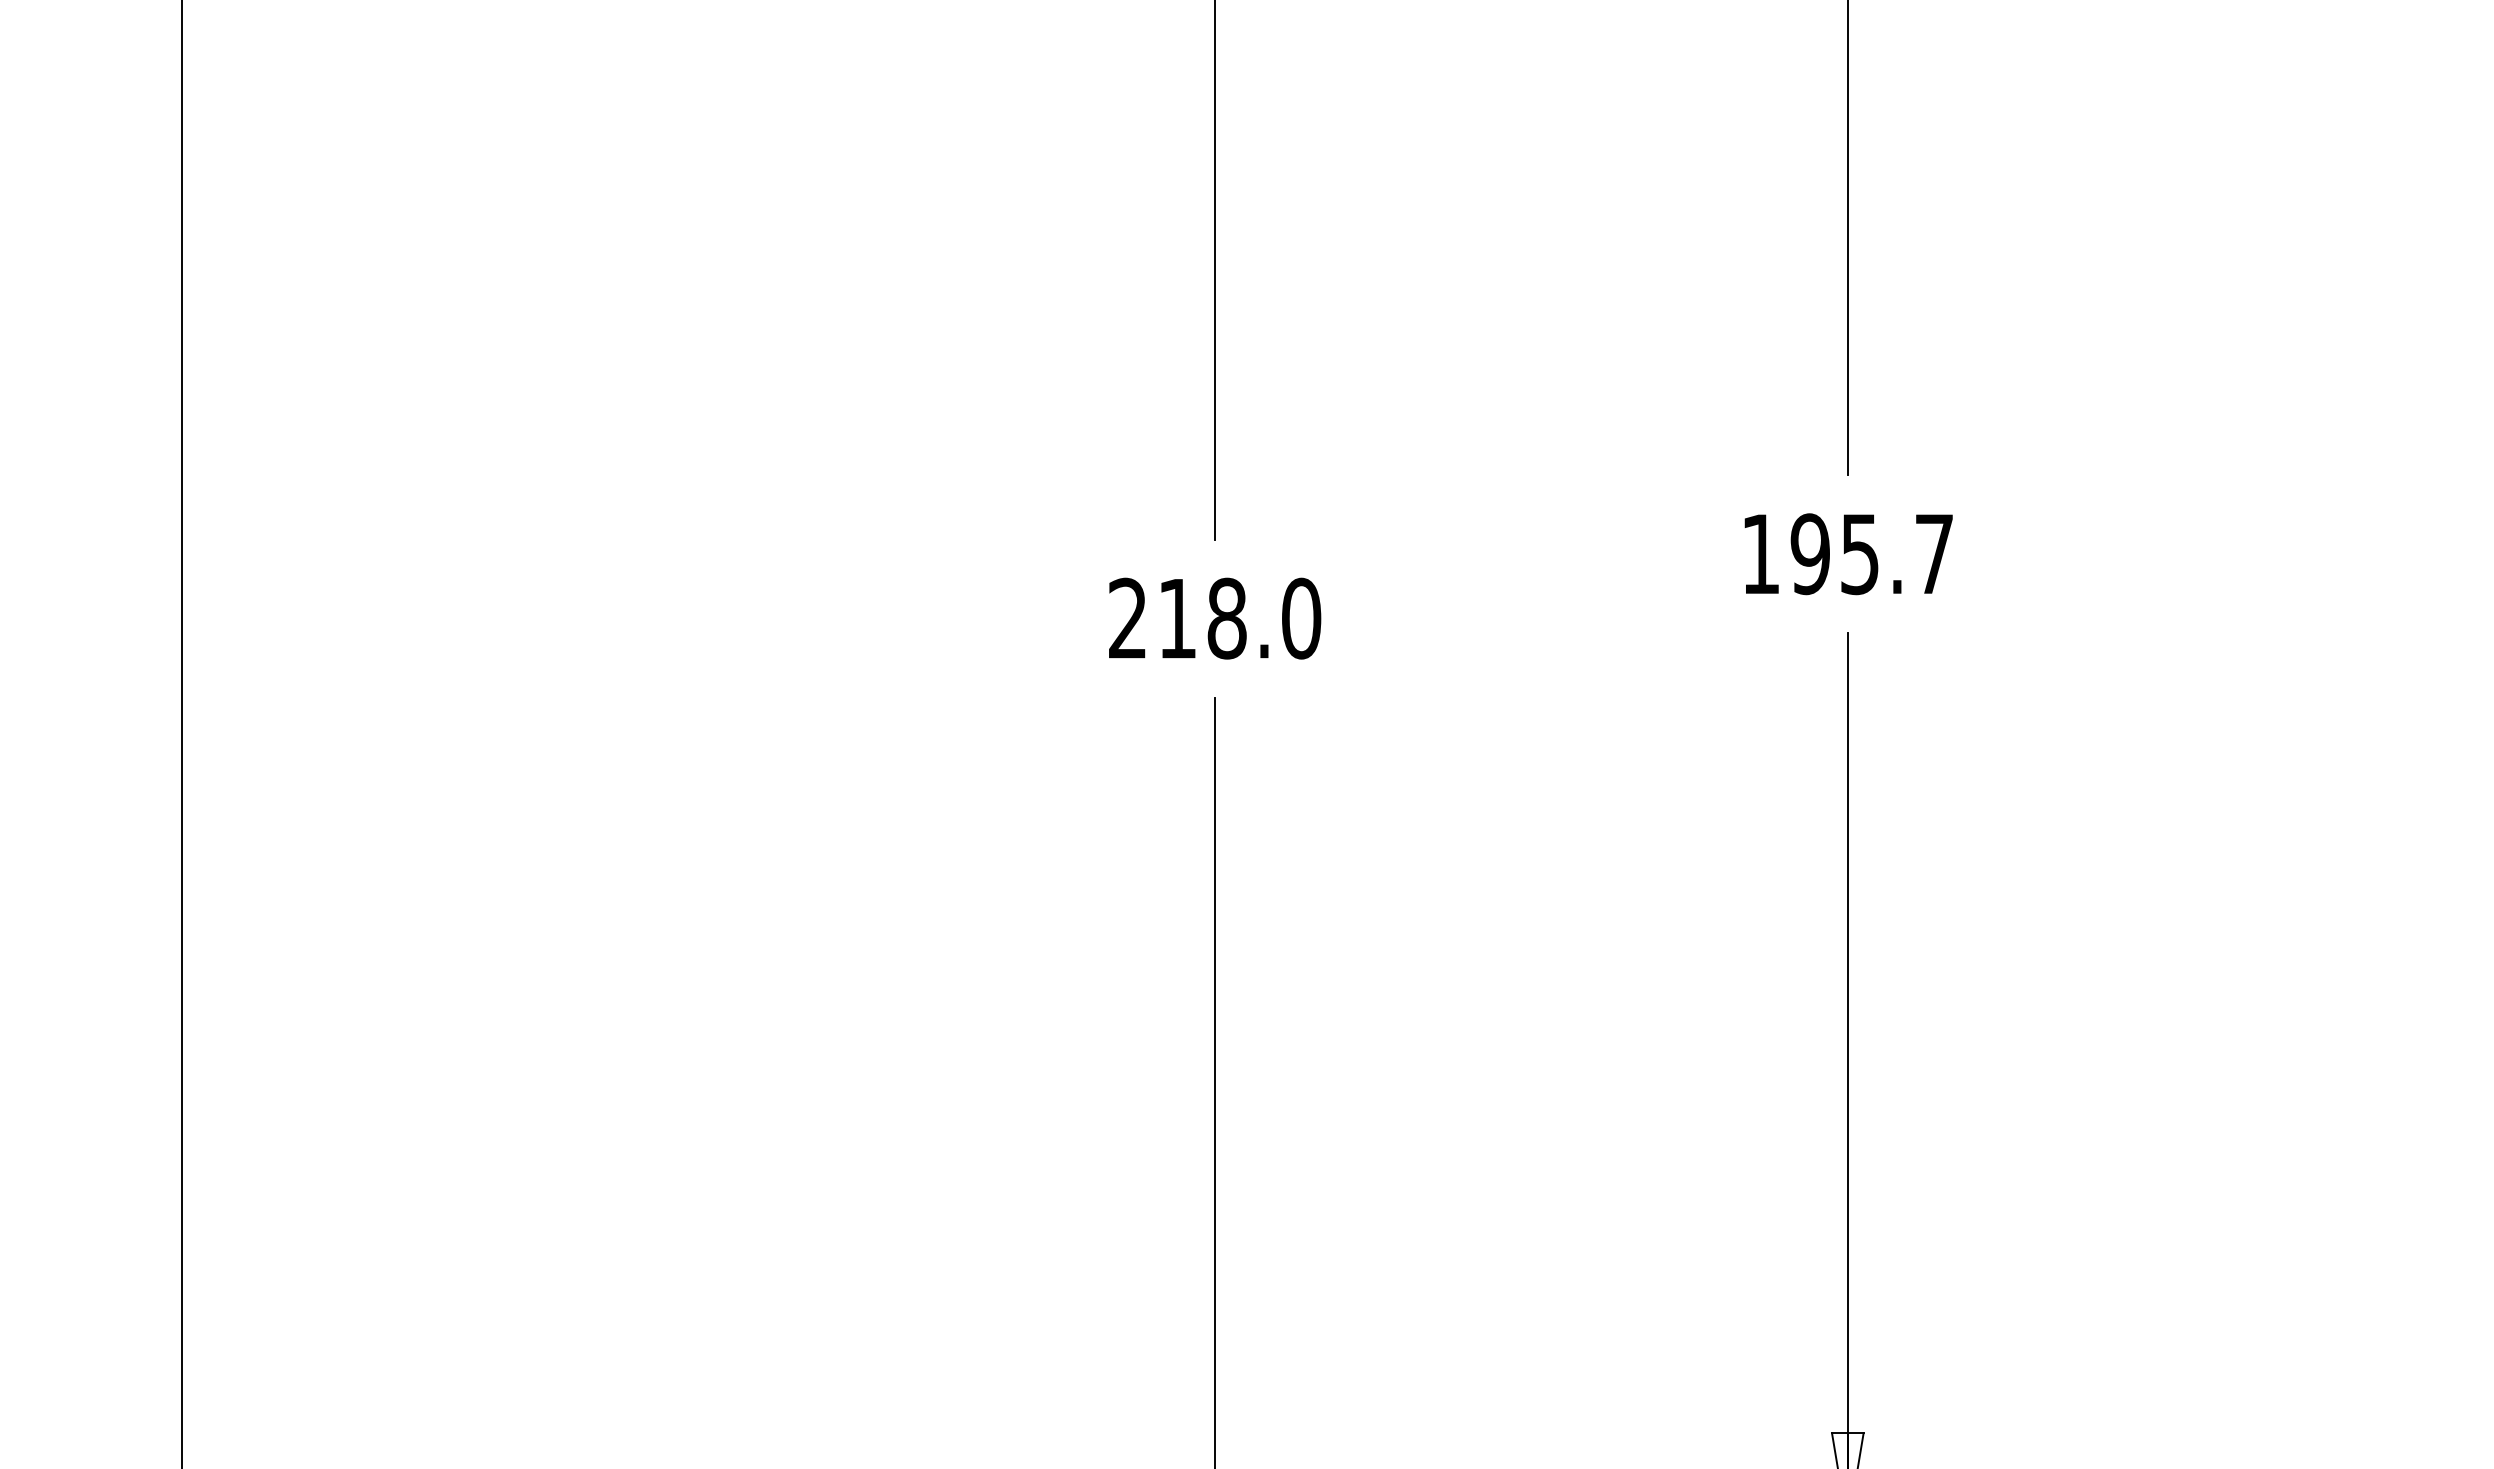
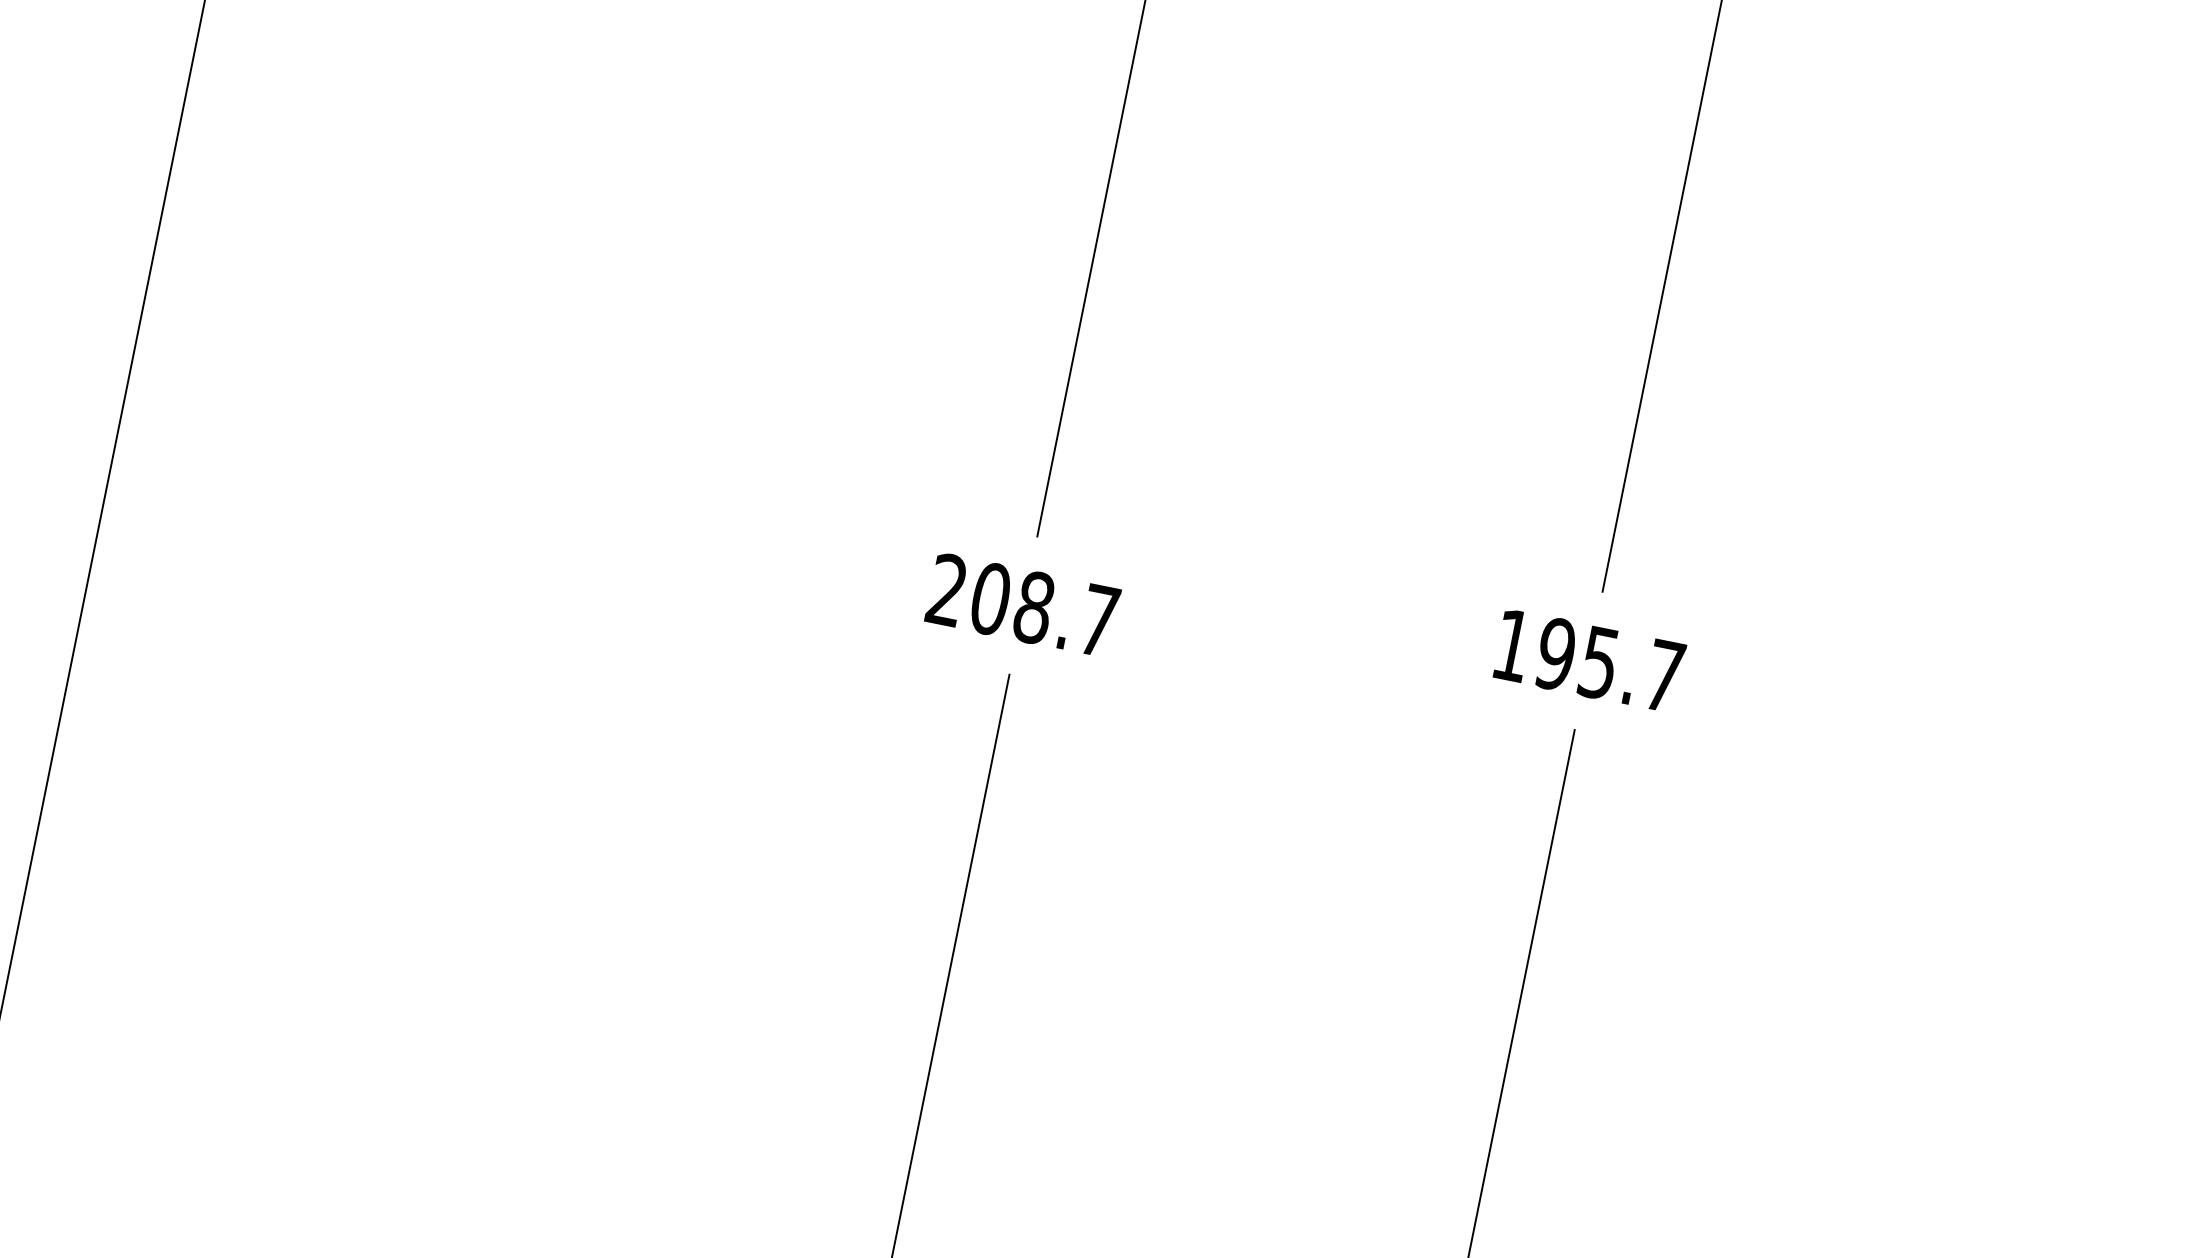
text: (1239, 618) -> (1044, 609), 218.0 -> 208.7

